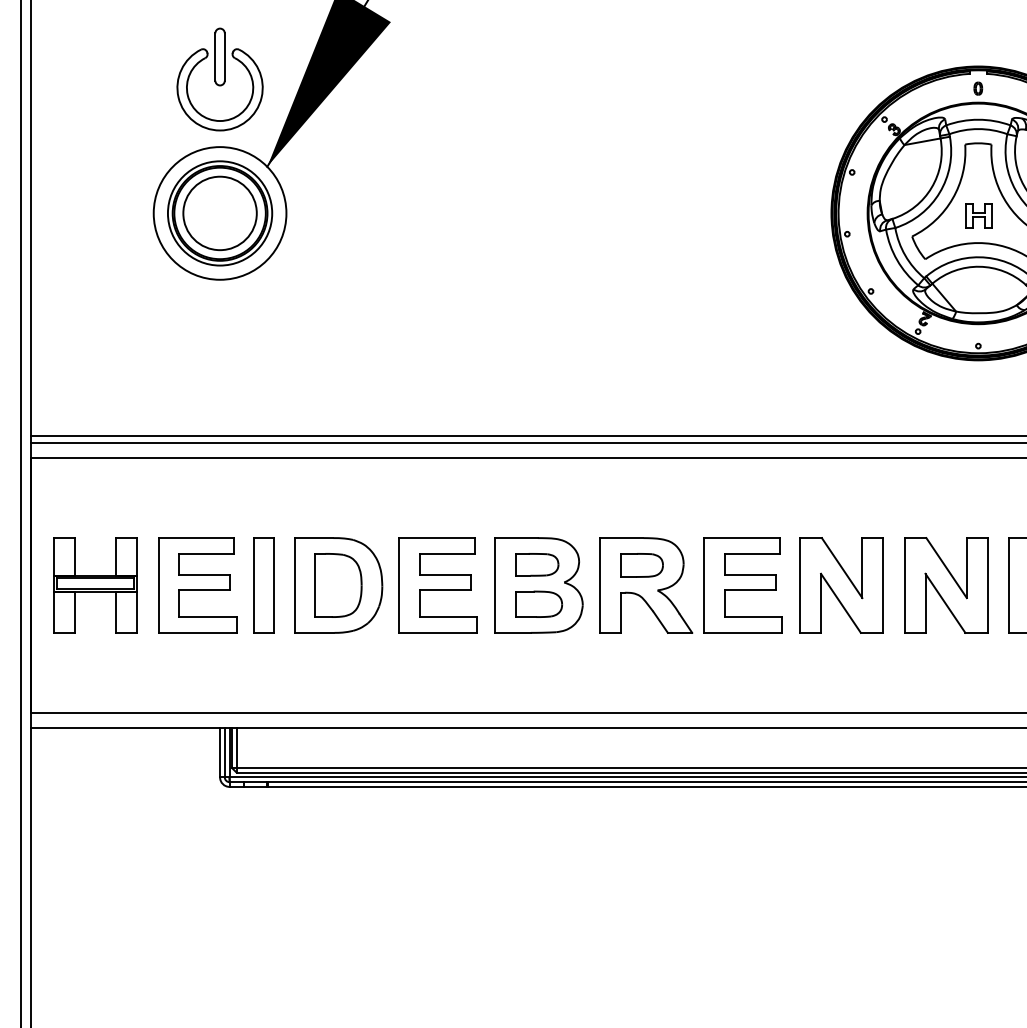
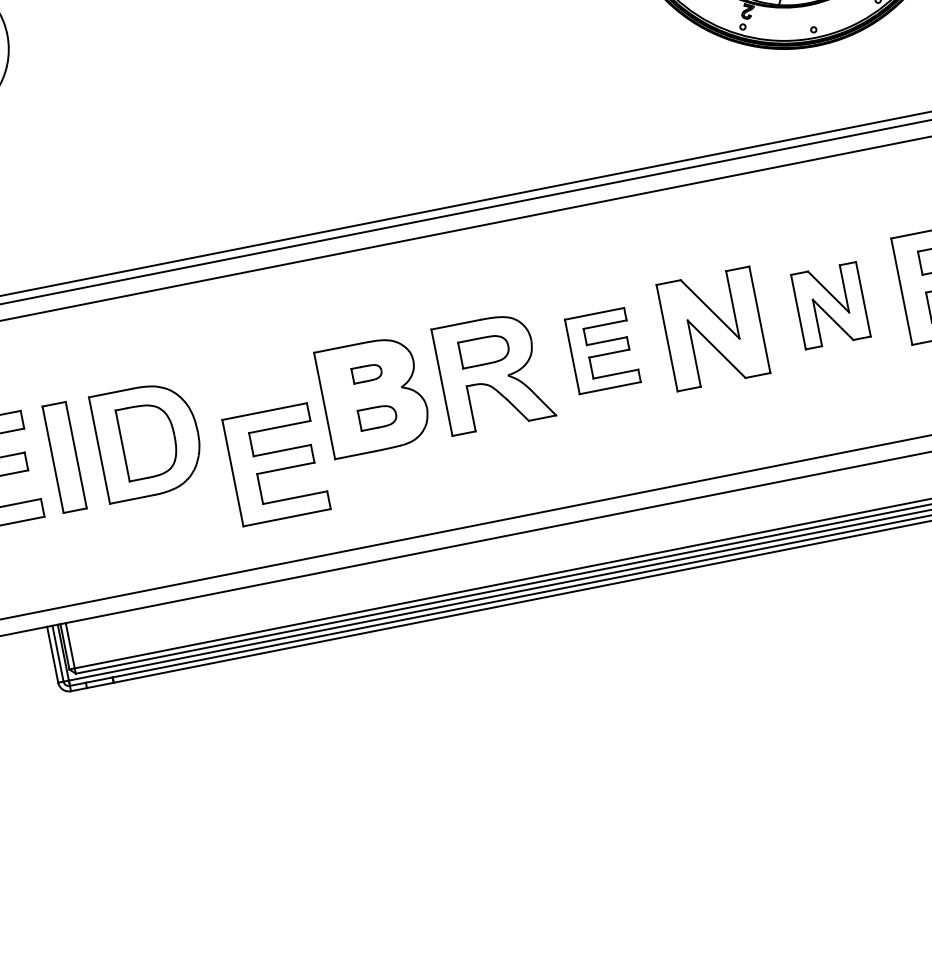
part: (537, 564) -> (367, 373), size x0.6
part: (437, 585) -> (275, 464), moved
part: (742, 585) -> (602, 351), size x0.7
part: (946, 585) -> (831, 305), size x0.7
part: (538, 603) -> (377, 416), size x0.7

